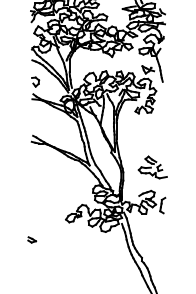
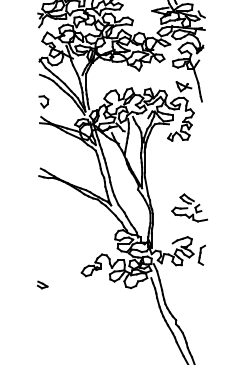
part: (32, 239) -> (42, 284), moved

